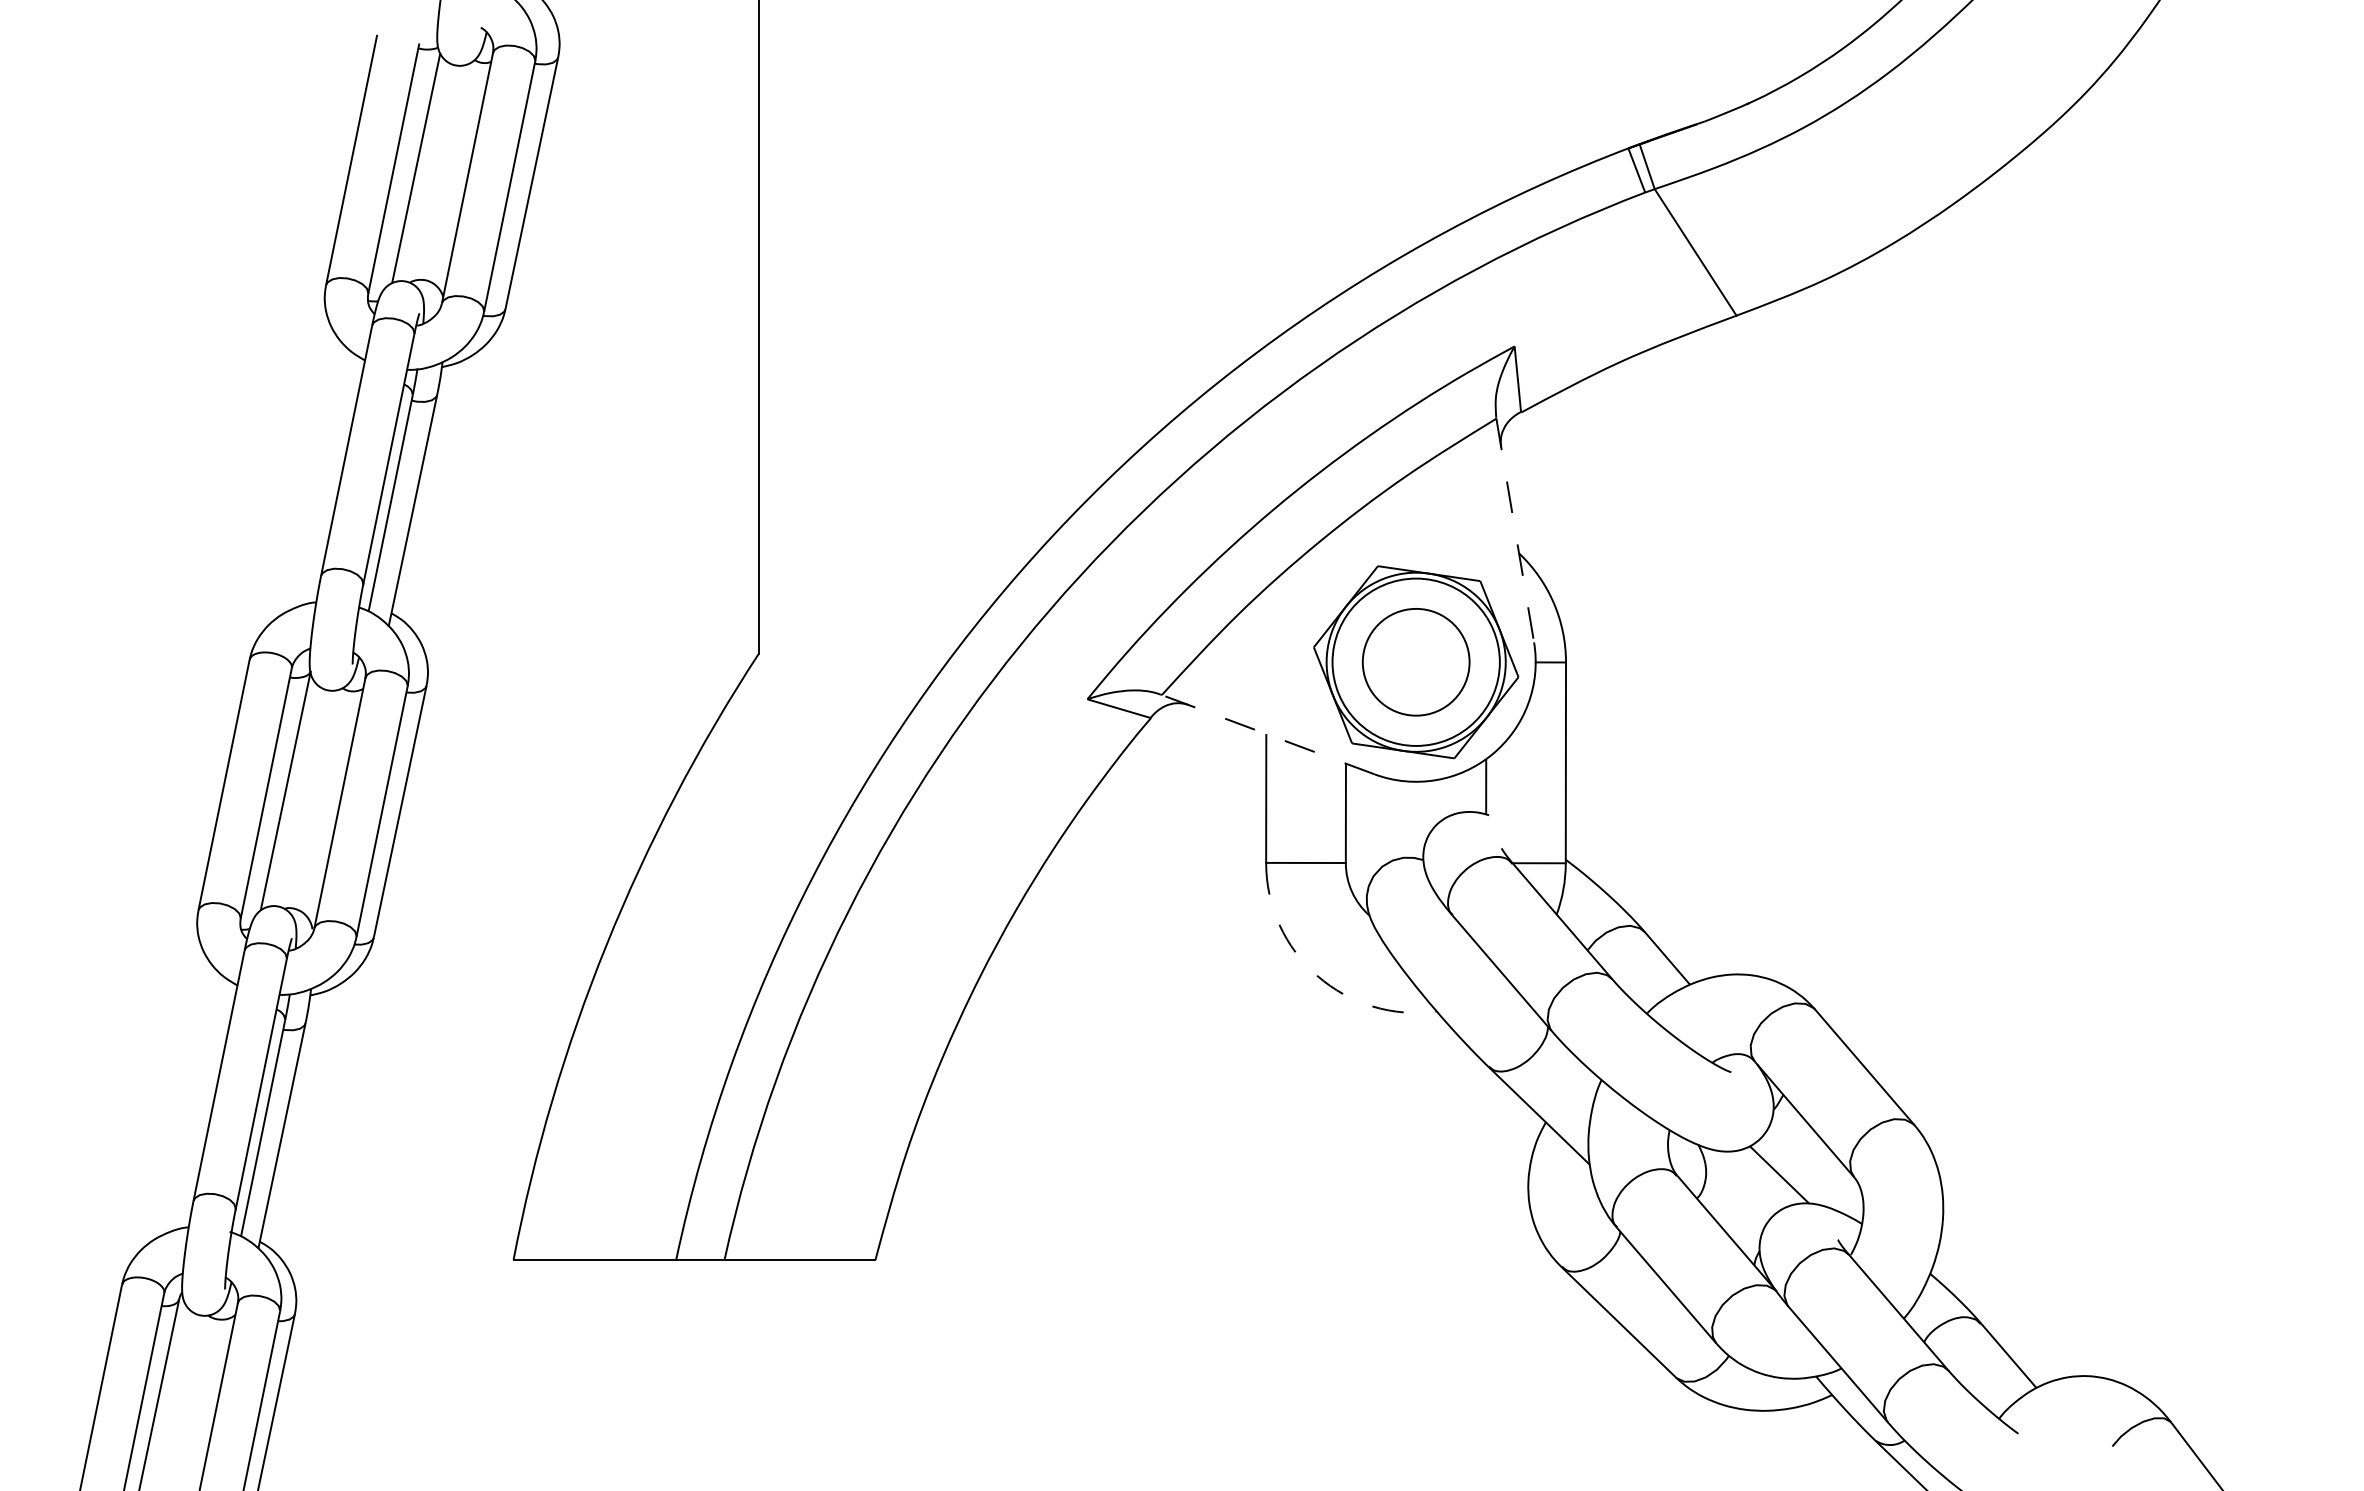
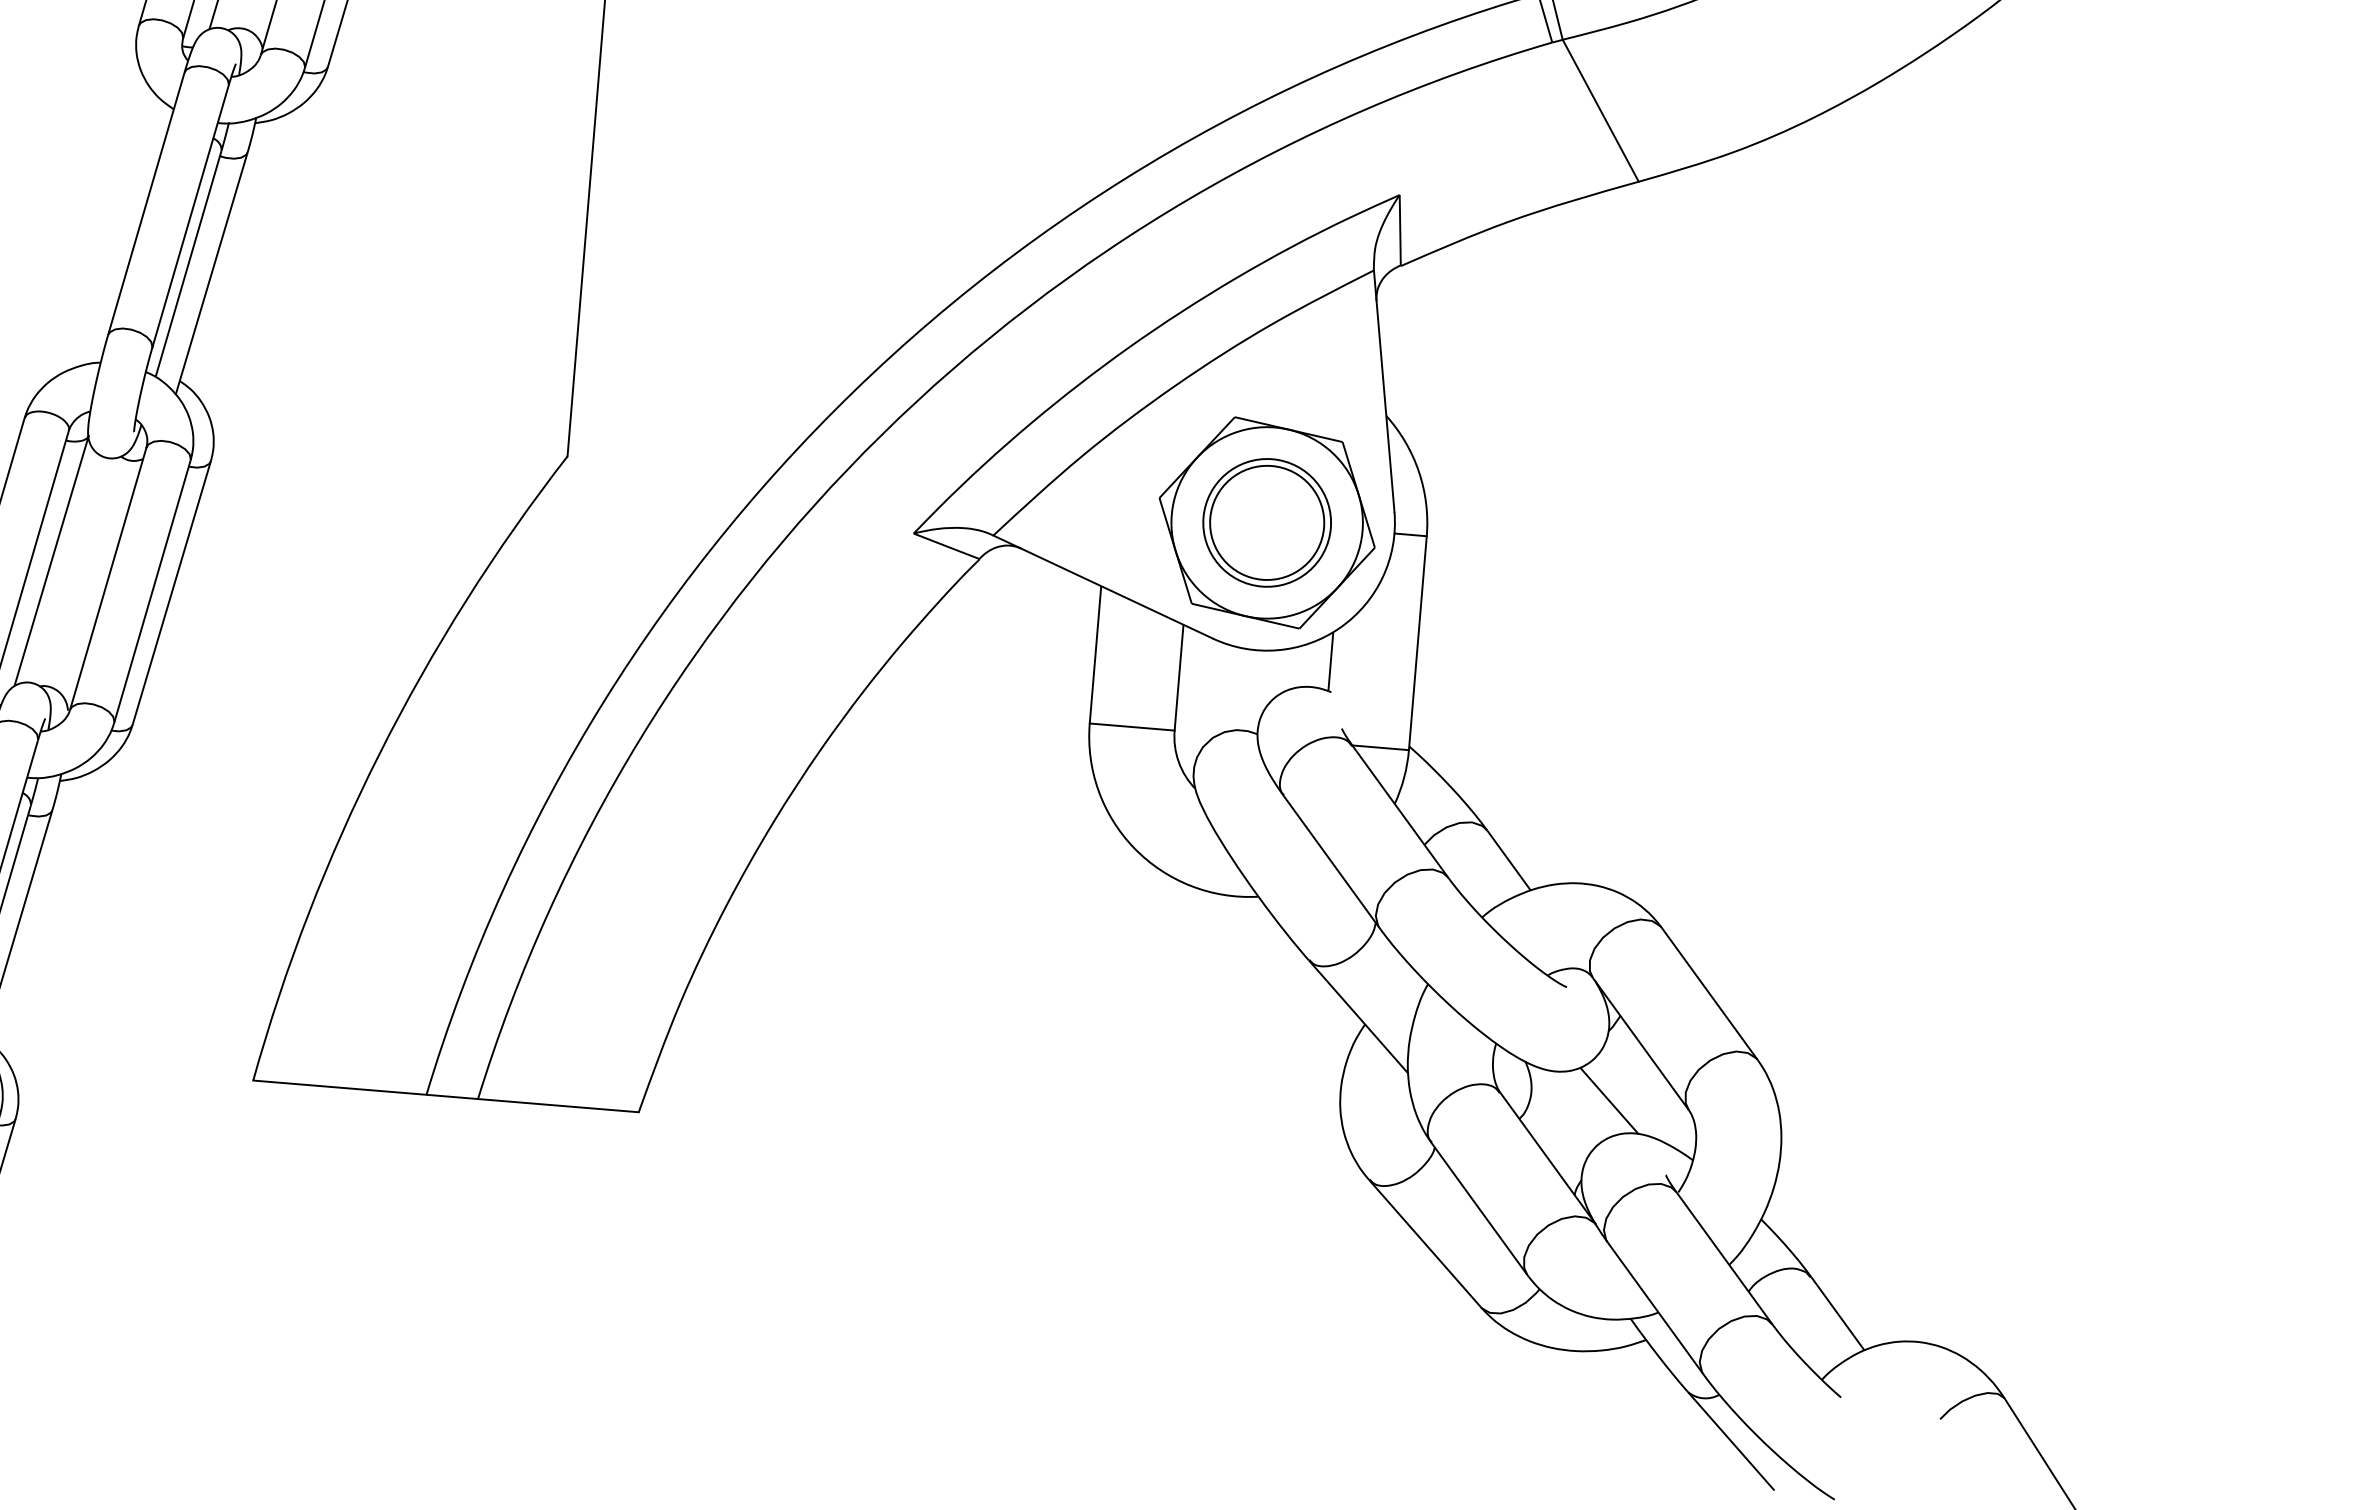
line: (1515, 531) -> (1384, 392), dashed -> solid
circle: (1415, 662) -> (1266, 523), size x0.71
line: (1267, 734) -> (1102, 586), dashed -> solid
arc: (1317, 975) -> (1134, 847), dashed -> solid

